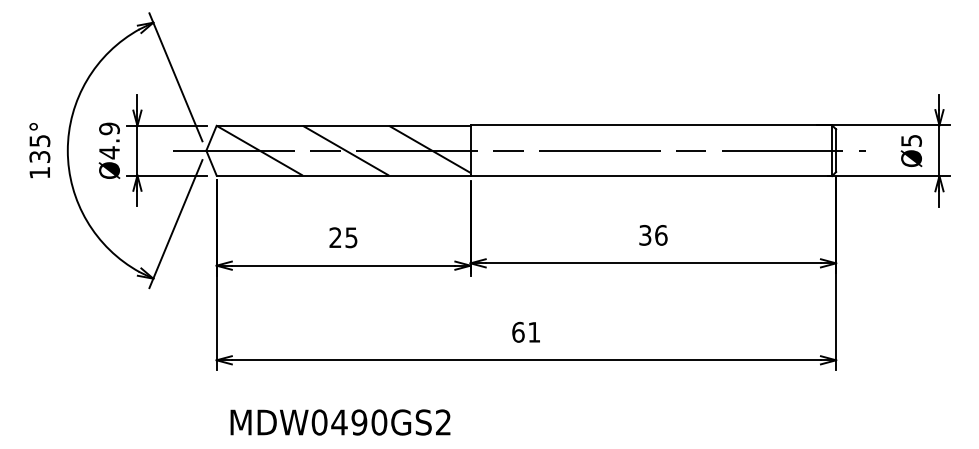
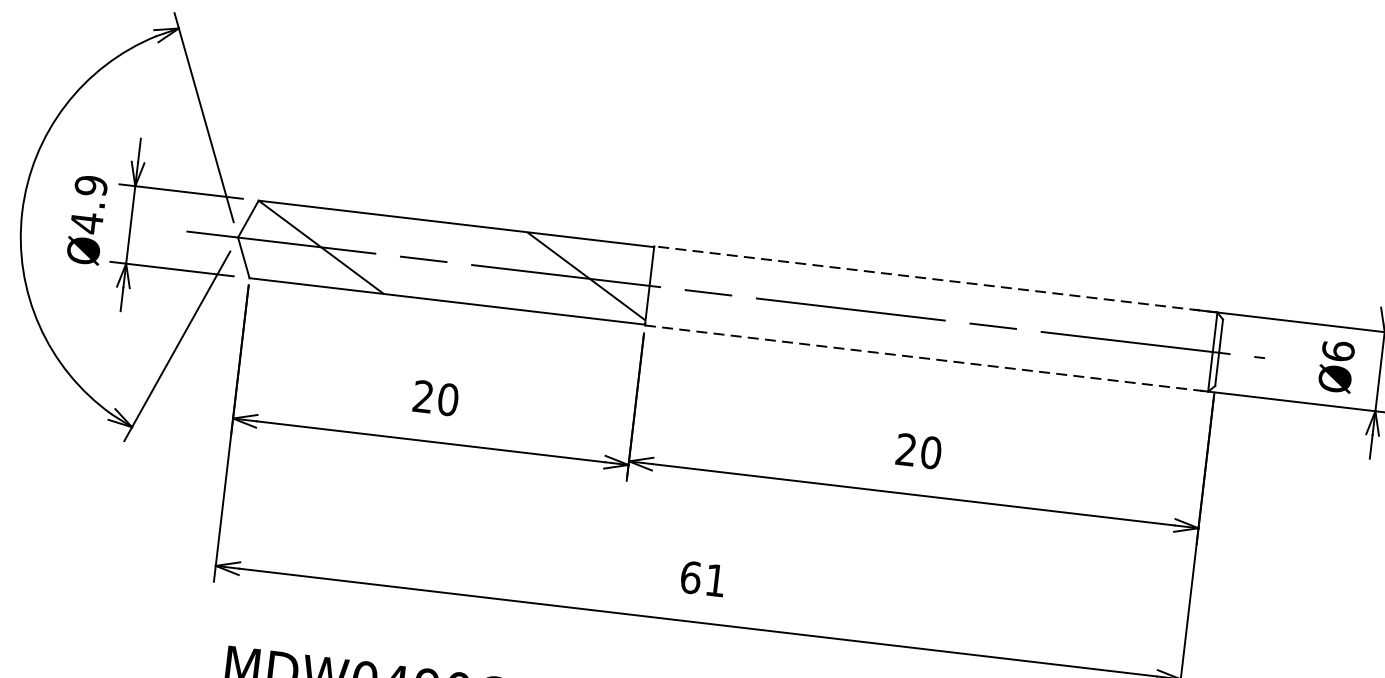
line: (651, 125) -> (936, 279), solid -> dashed
text: (911, 140) -> (1338, 350), Ø5 -> Ø6
line: (345, 150) -> (454, 262), removed
line: (651, 176) -> (926, 359), solid -> dashed
text: (653, 235) -> (919, 451), 36 -> 20
text: (351, 237) -> (448, 399), 25 -> 20

